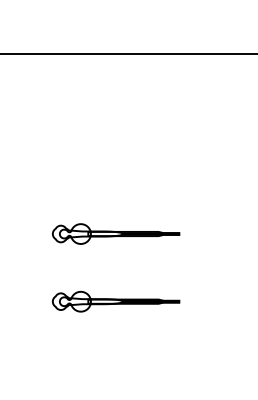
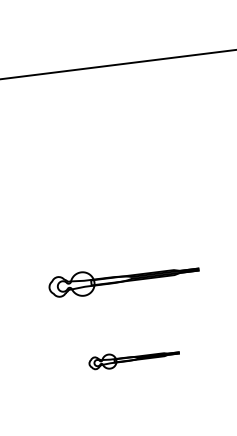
part: (116, 301) -> (134, 358), size x0.6

